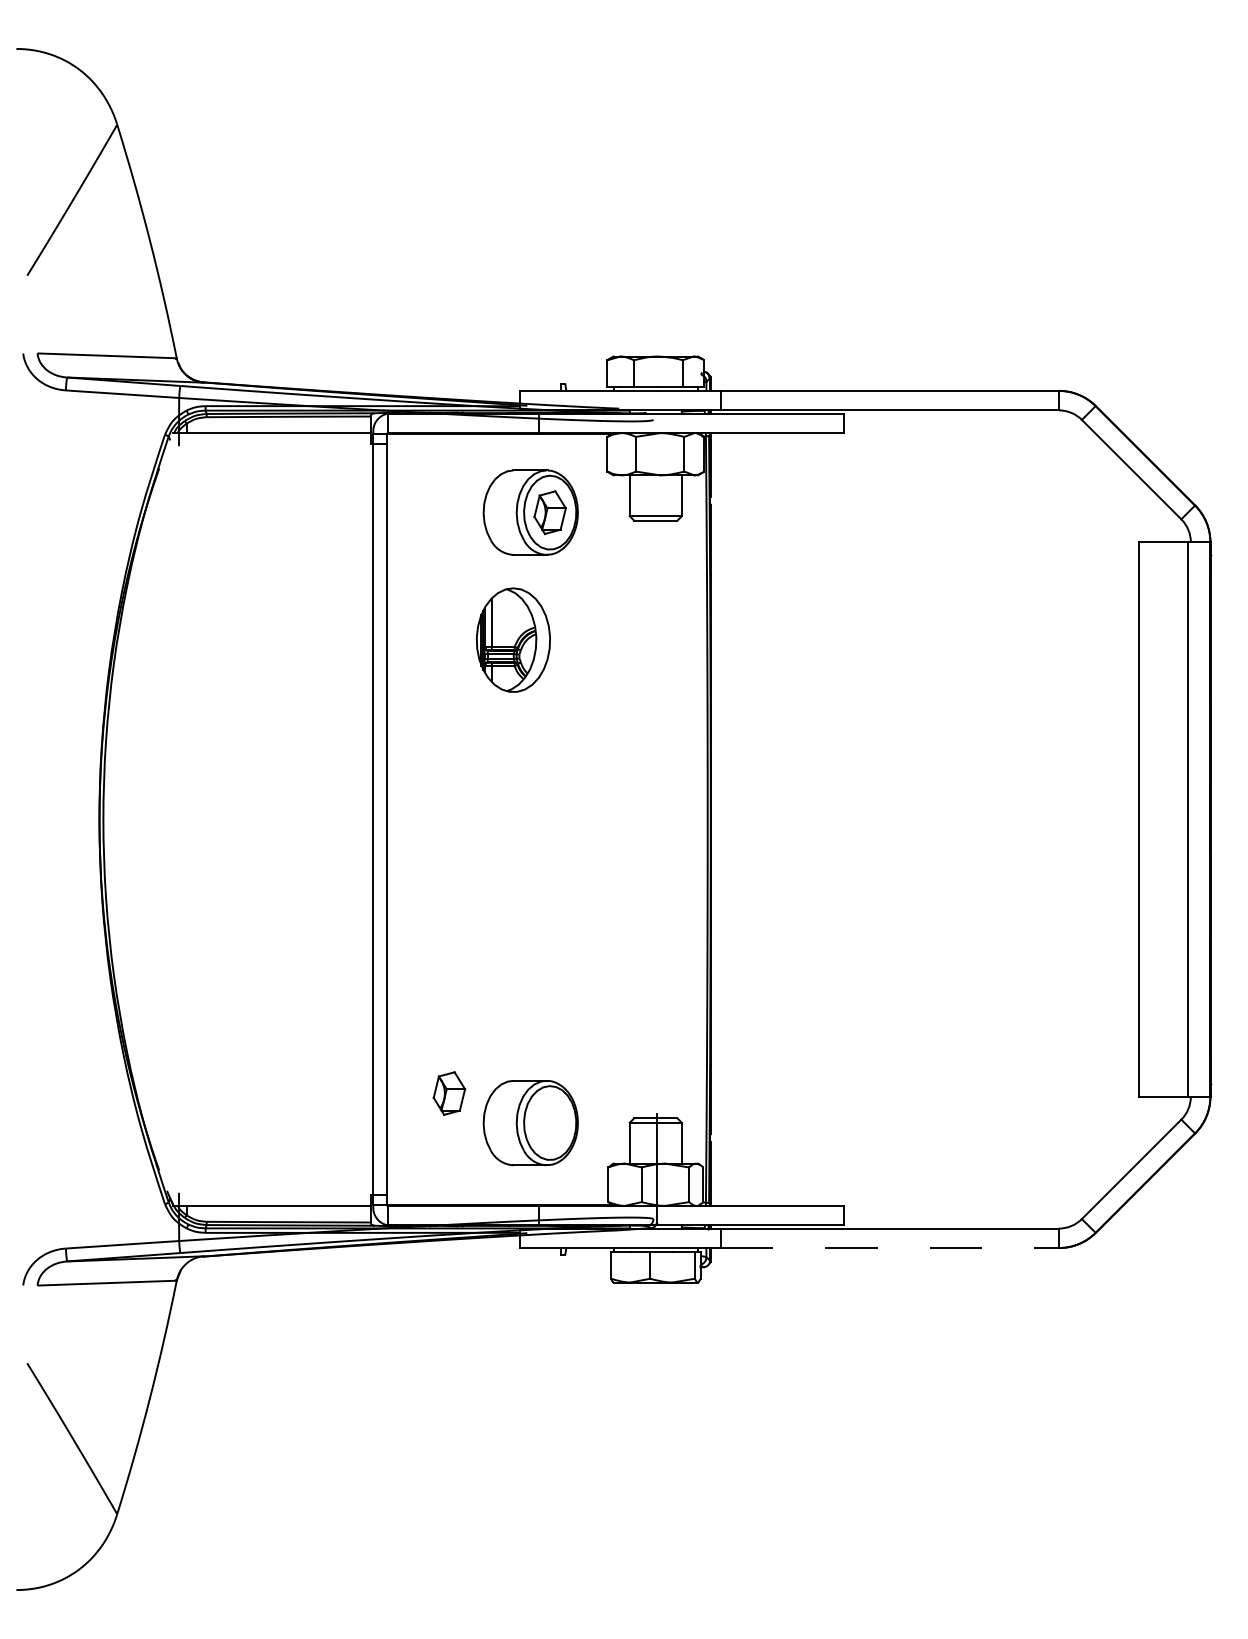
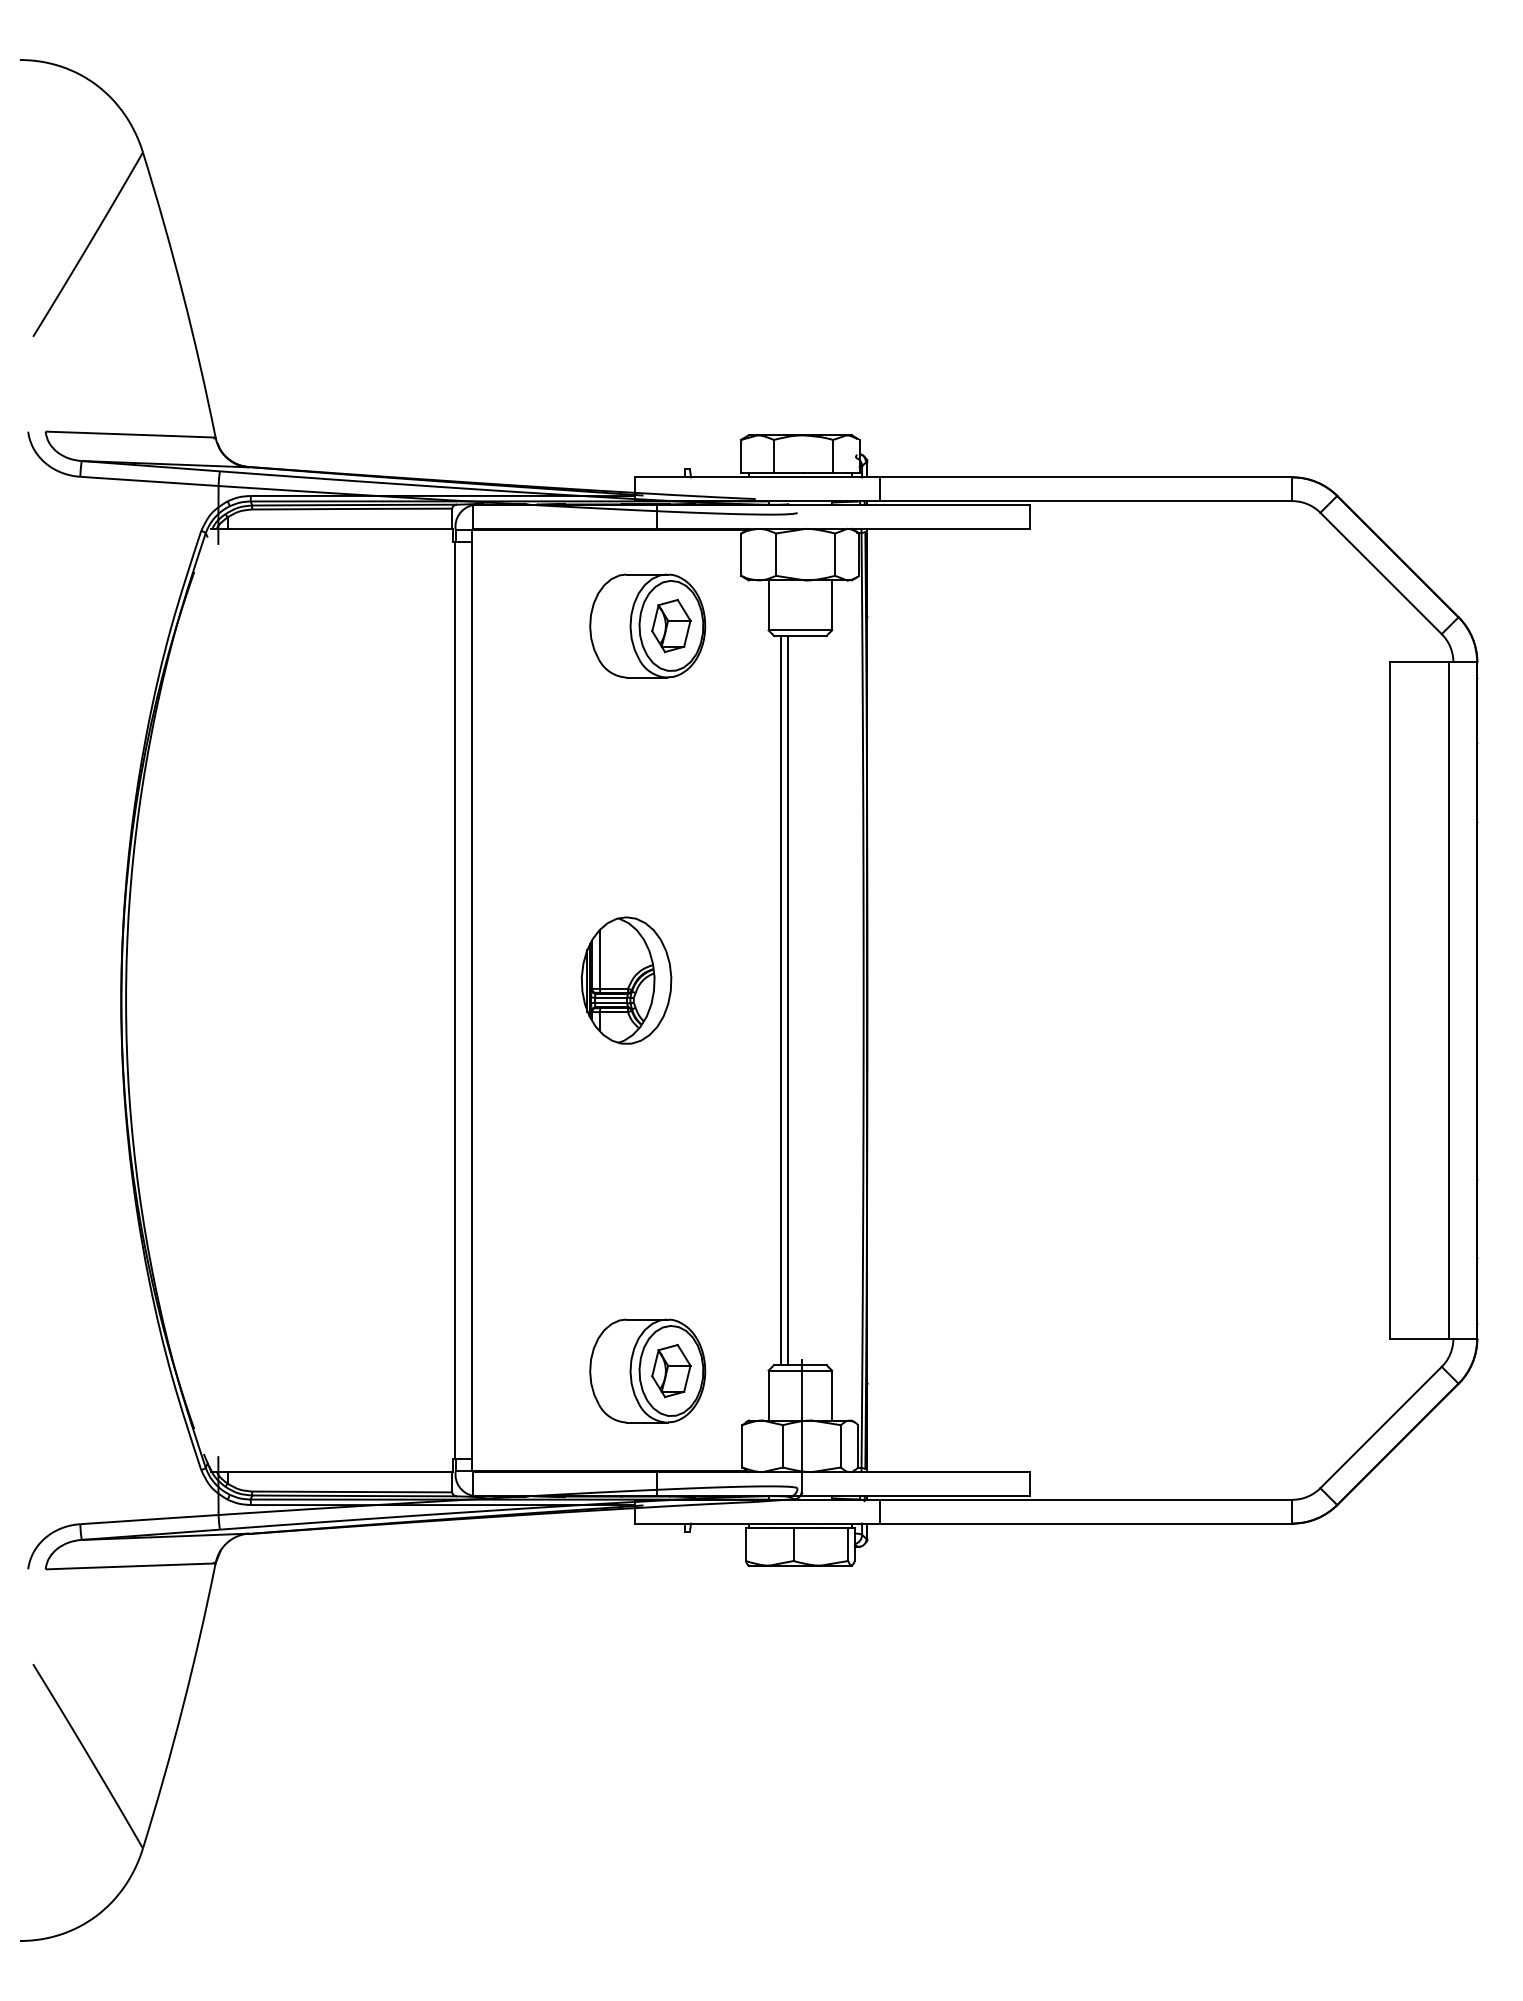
part: (513, 640) -> (626, 980), moved
line: (639, 819) -> (780, 1000), added
line: (645, 819) -> (787, 1000), added
part: (449, 1093) -> (671, 1371), moved
line: (890, 1247) -> (1086, 1523), dashed -> solid

